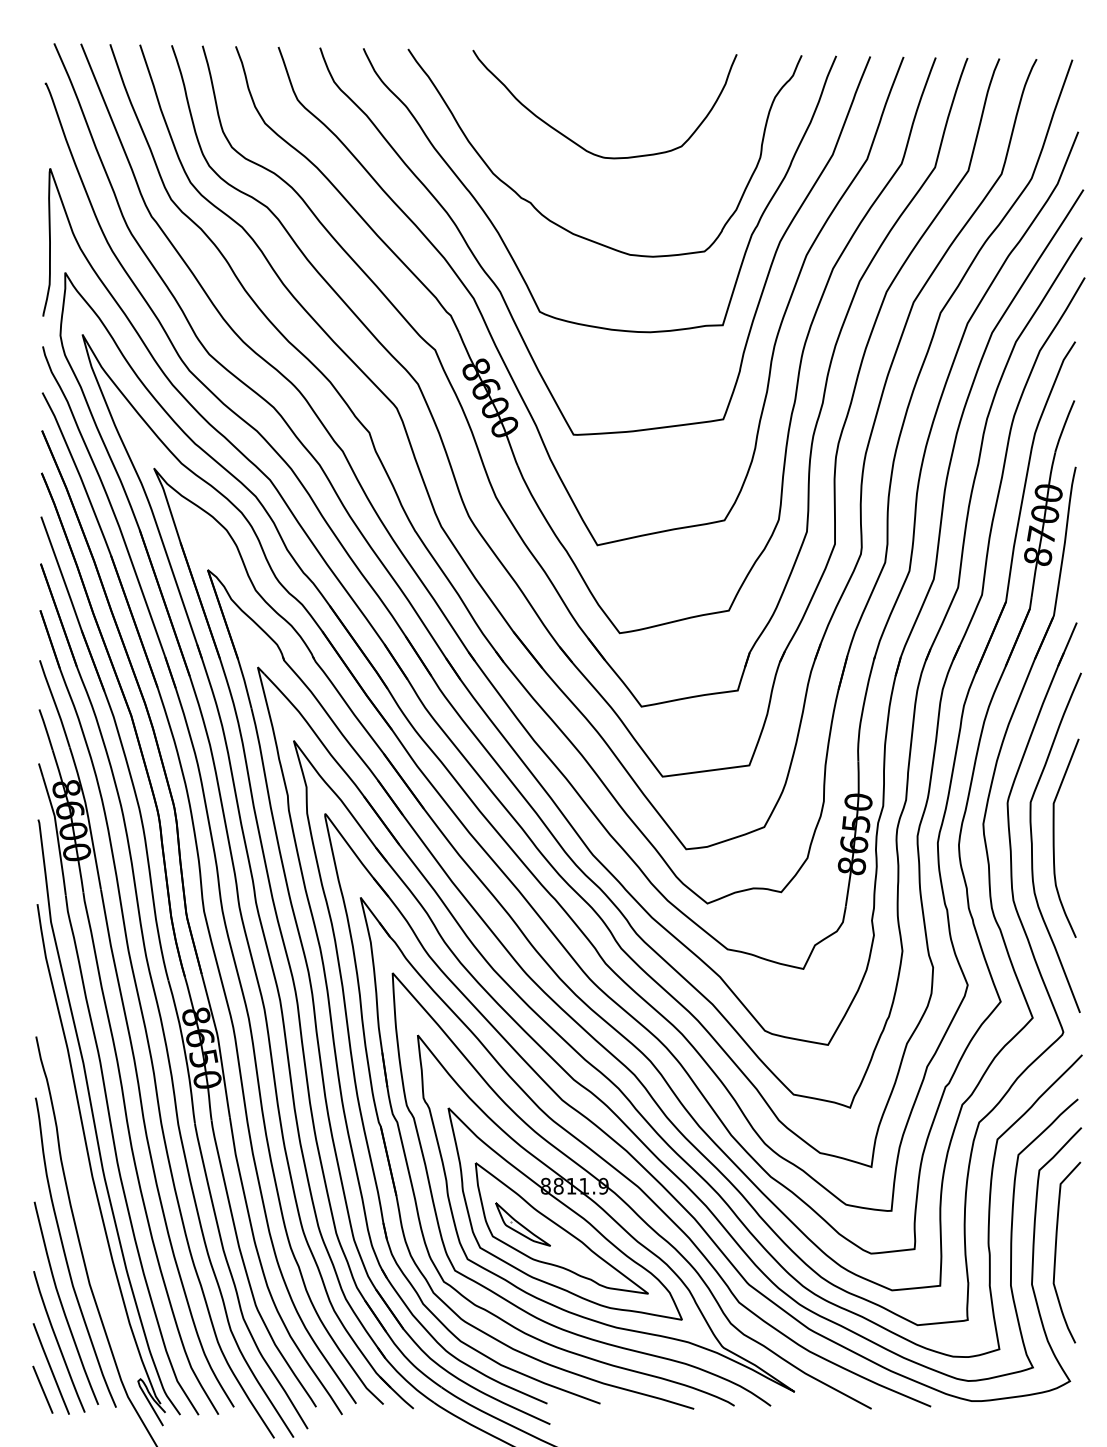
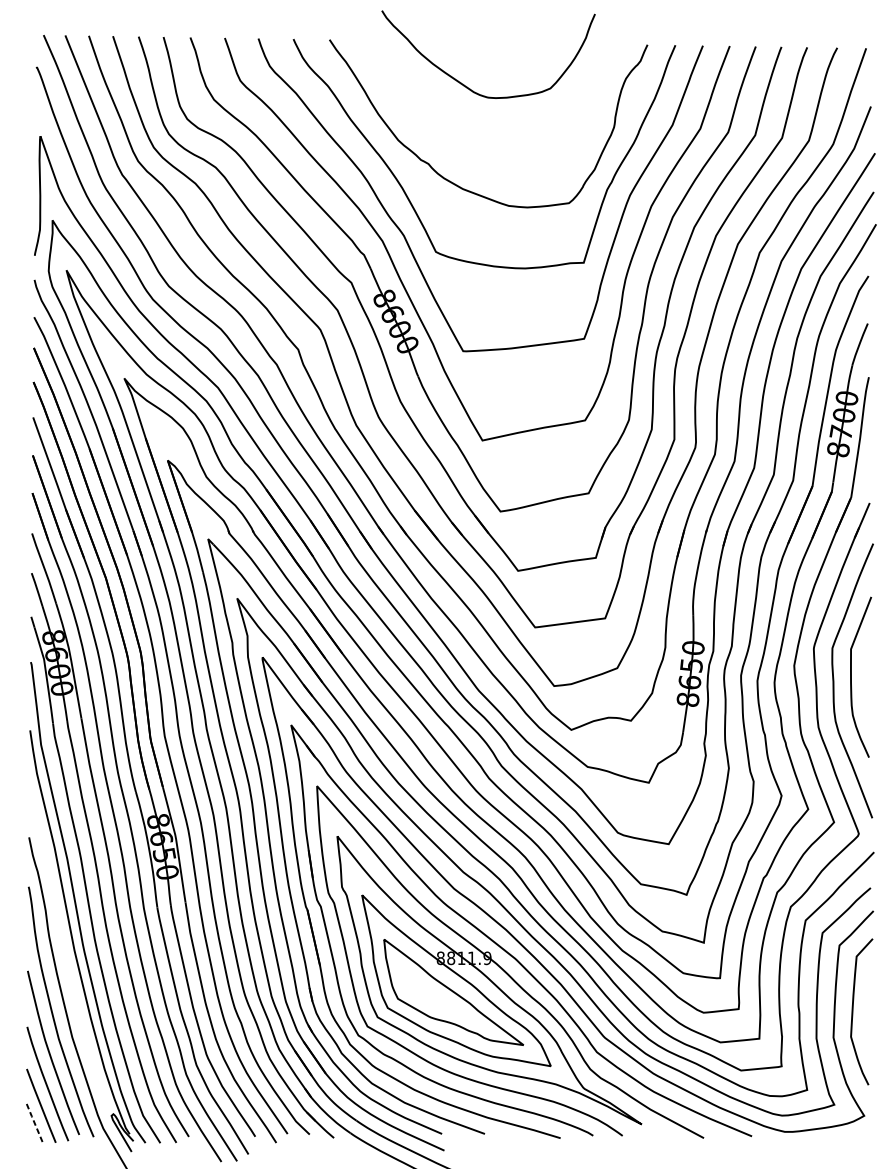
curve: (577, 143) -> (466, 86), moved
part: (522, 1224) -> (421, 989), removed
line: (42, 1389) -> (34, 1122), solid -> dashed

